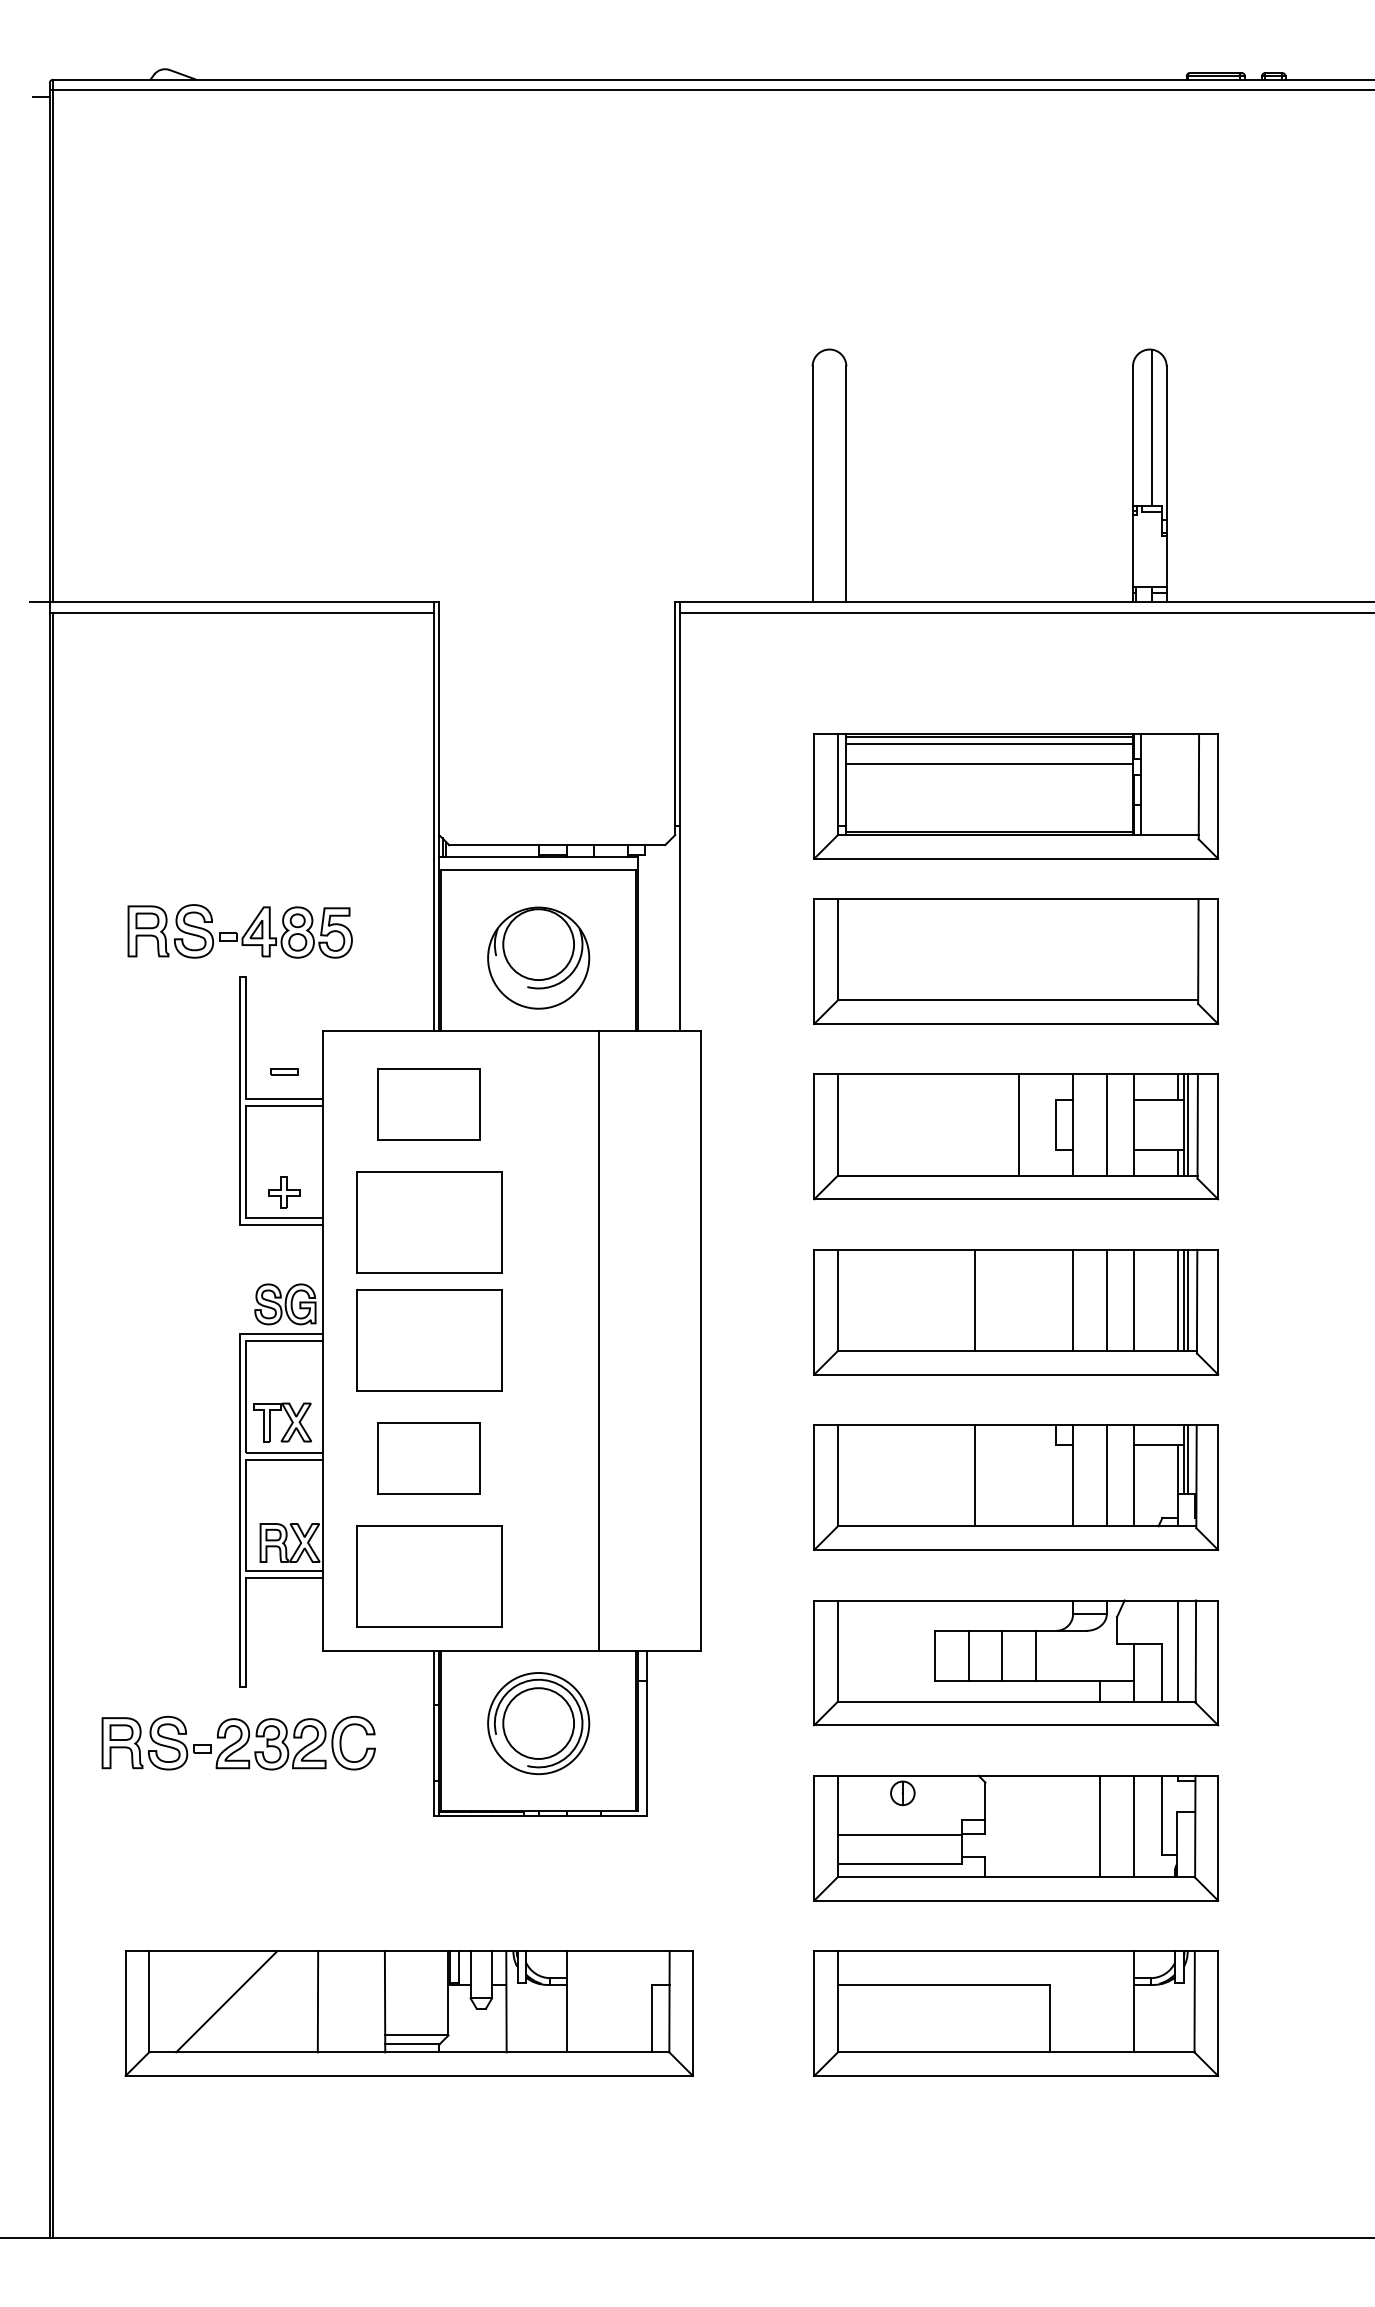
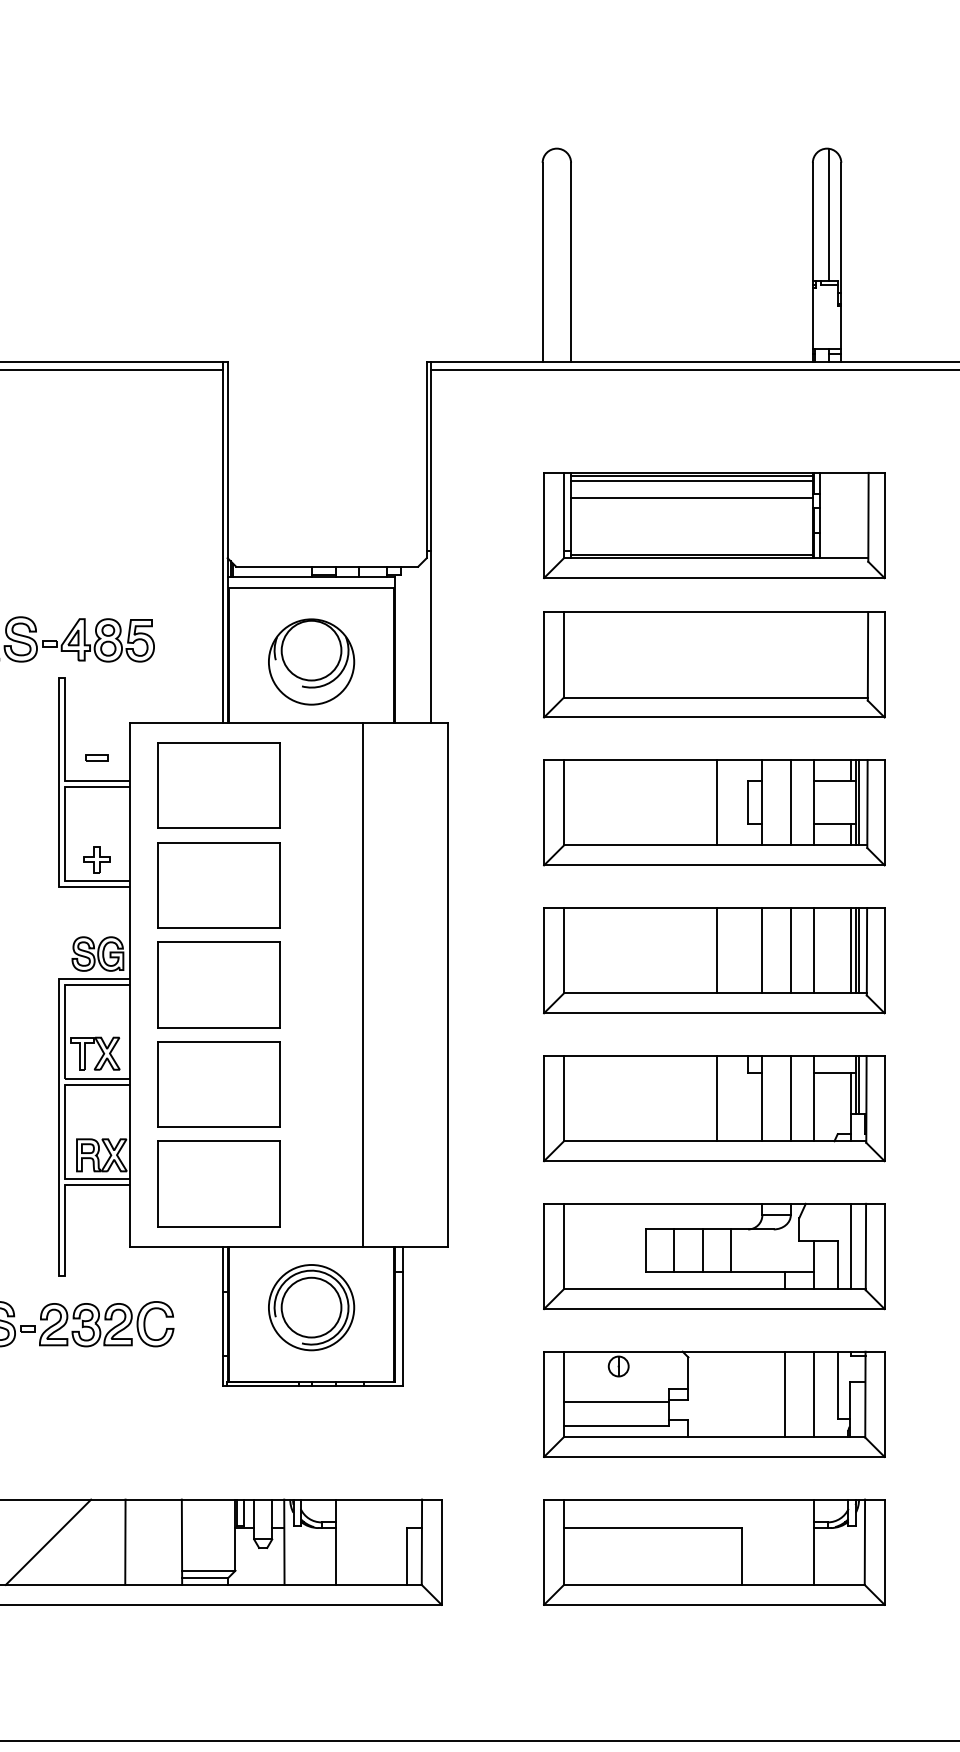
part: (429, 1104) -> (219, 785), size x1.43
line: (975, 1299) -> (717, 949), moved
part: (429, 1458) -> (219, 1084), size x1.43
line: (975, 1475) -> (717, 1098), moved

